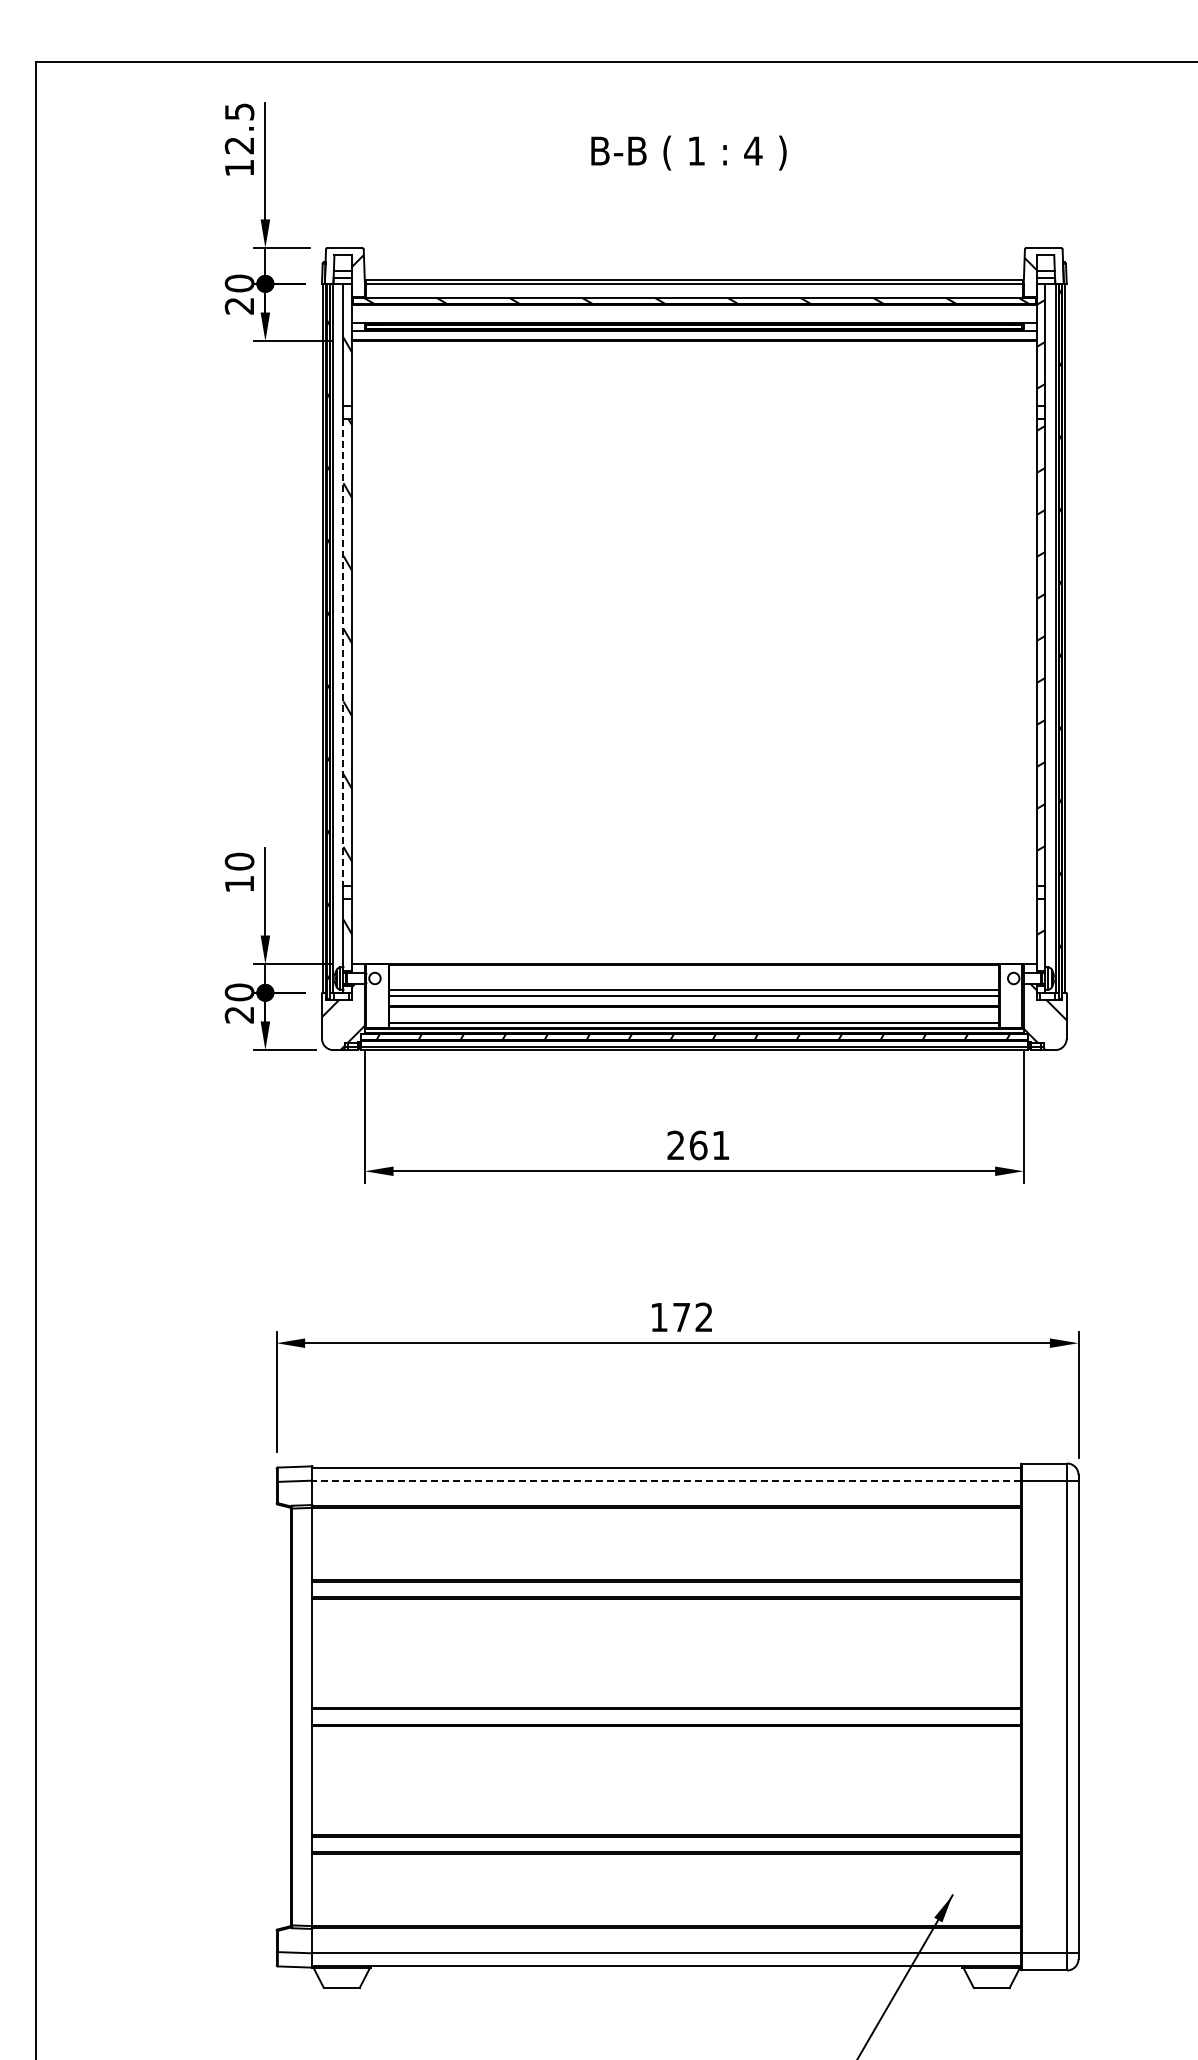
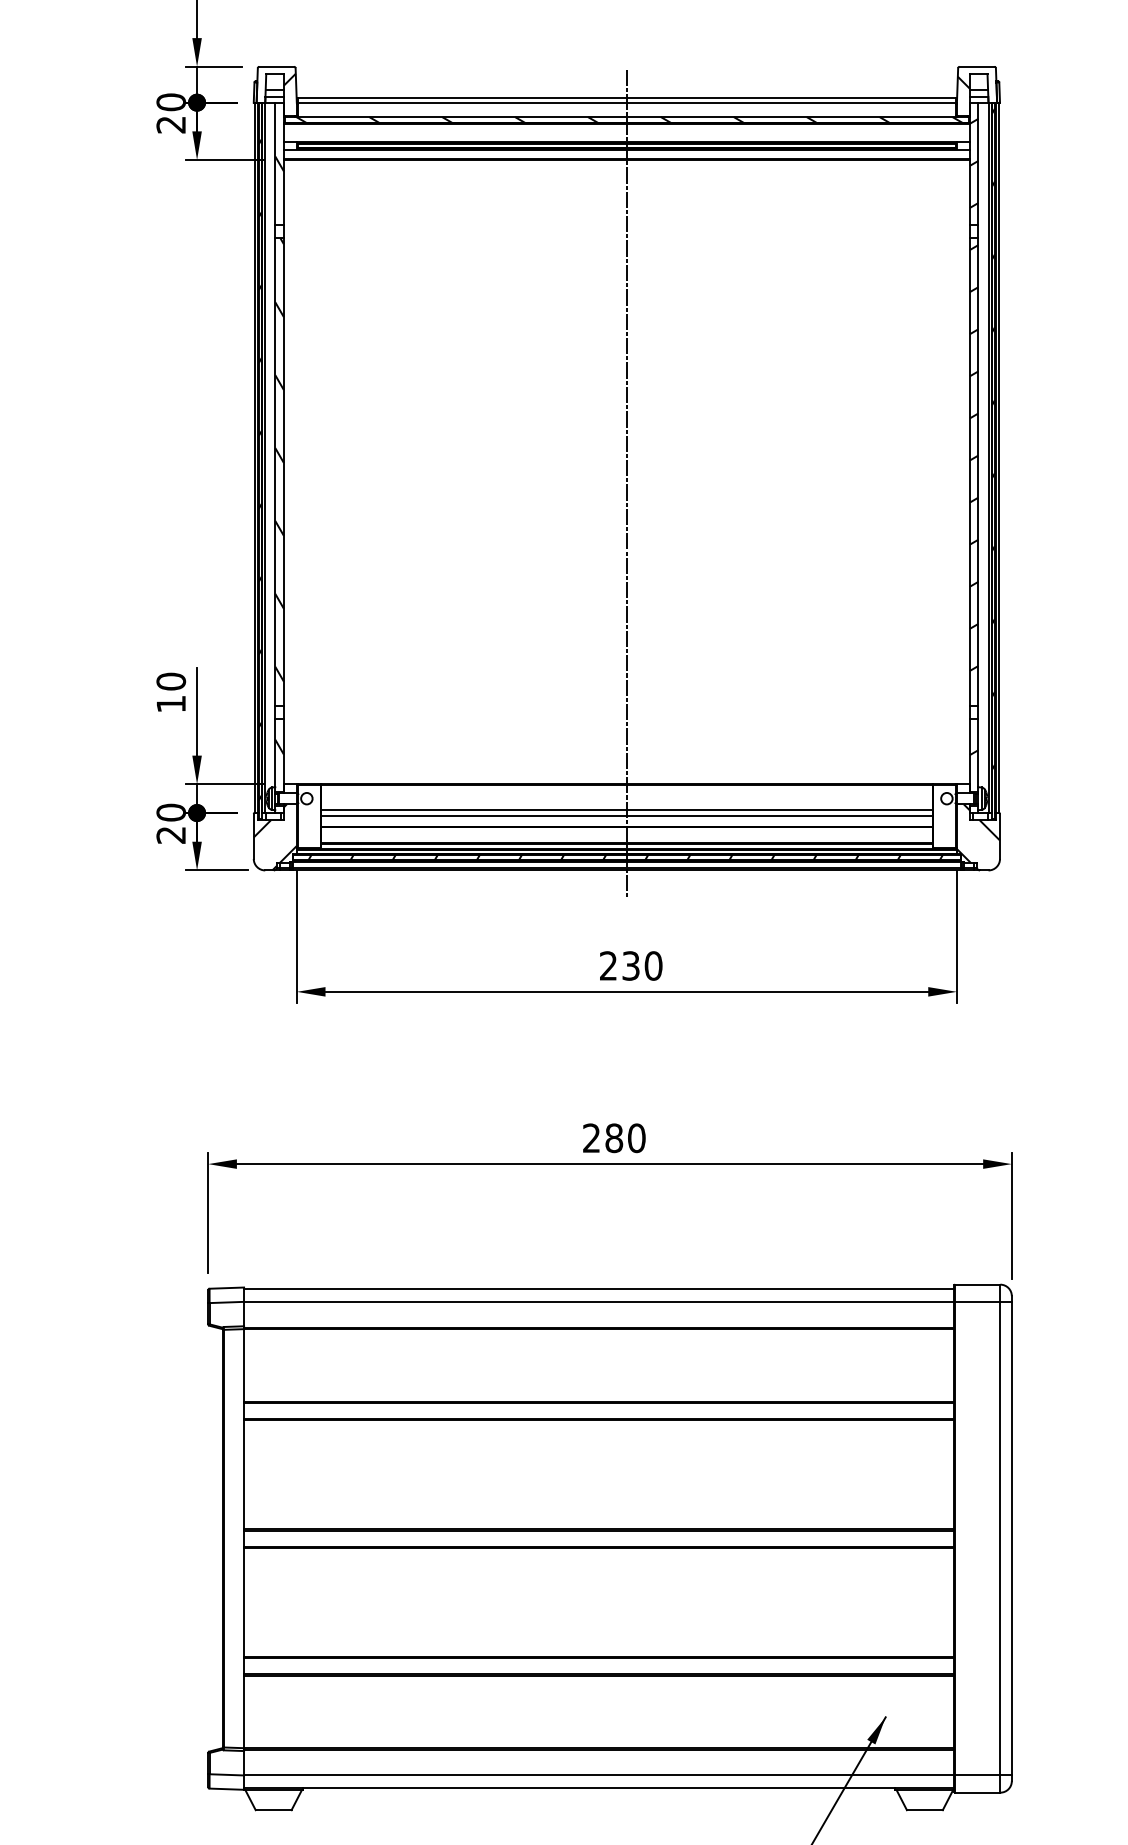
line: (343, 653) -> (275, 473), dashed -> solid
line: (694, 664) -> (627, 484), added
text: (709, 1145) -> (642, 966), 261 -> 230
text: (681, 1317) -> (614, 1138), 172 -> 280
line: (666, 1480) -> (598, 1301), dashed -> solid

